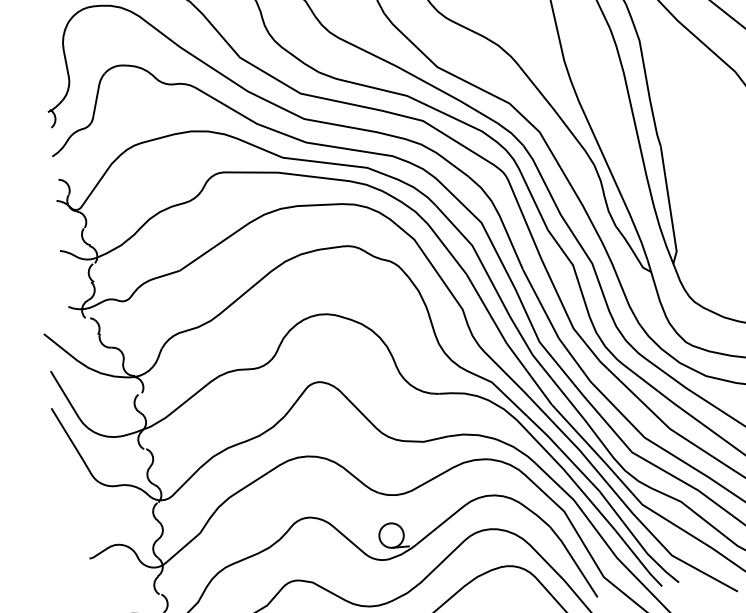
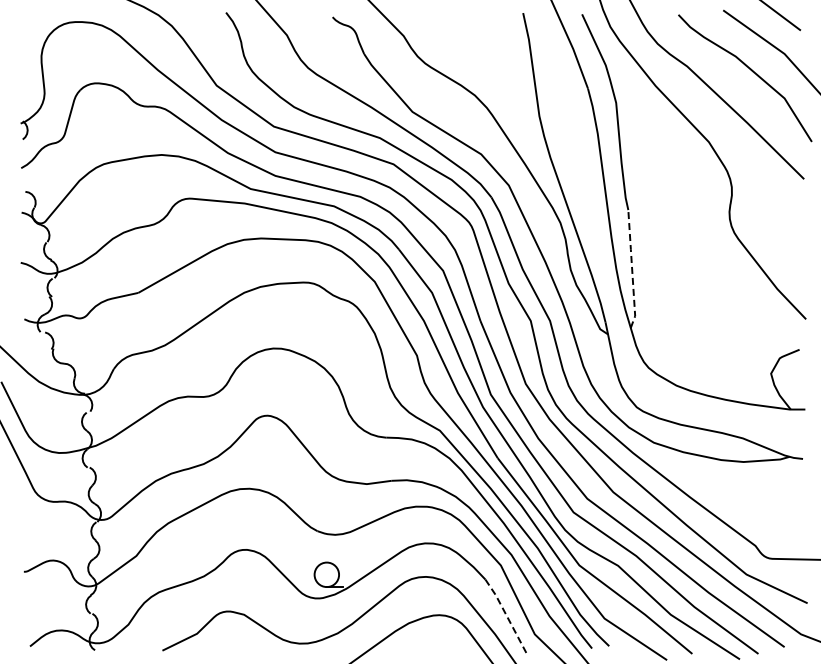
line: (670, 205) -> (632, 269), solid -> dashed
line: (574, 561) -> (506, 616), solid -> dashed

